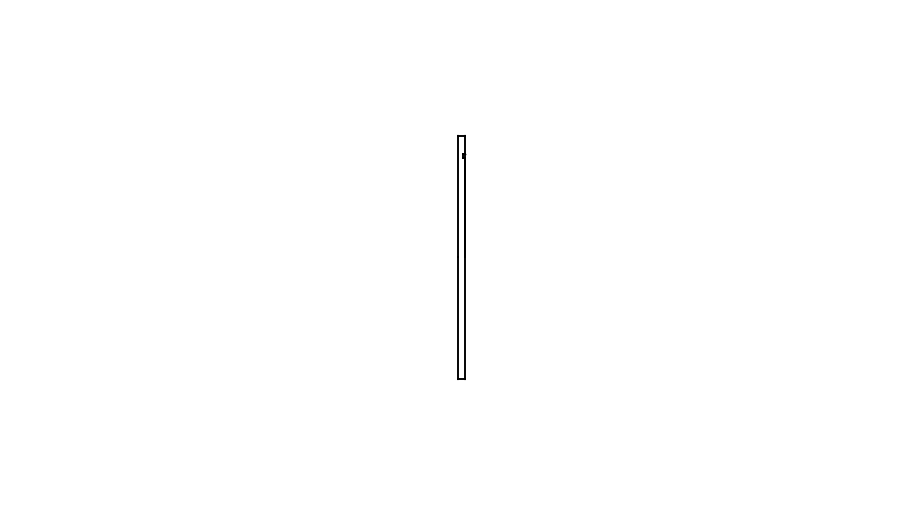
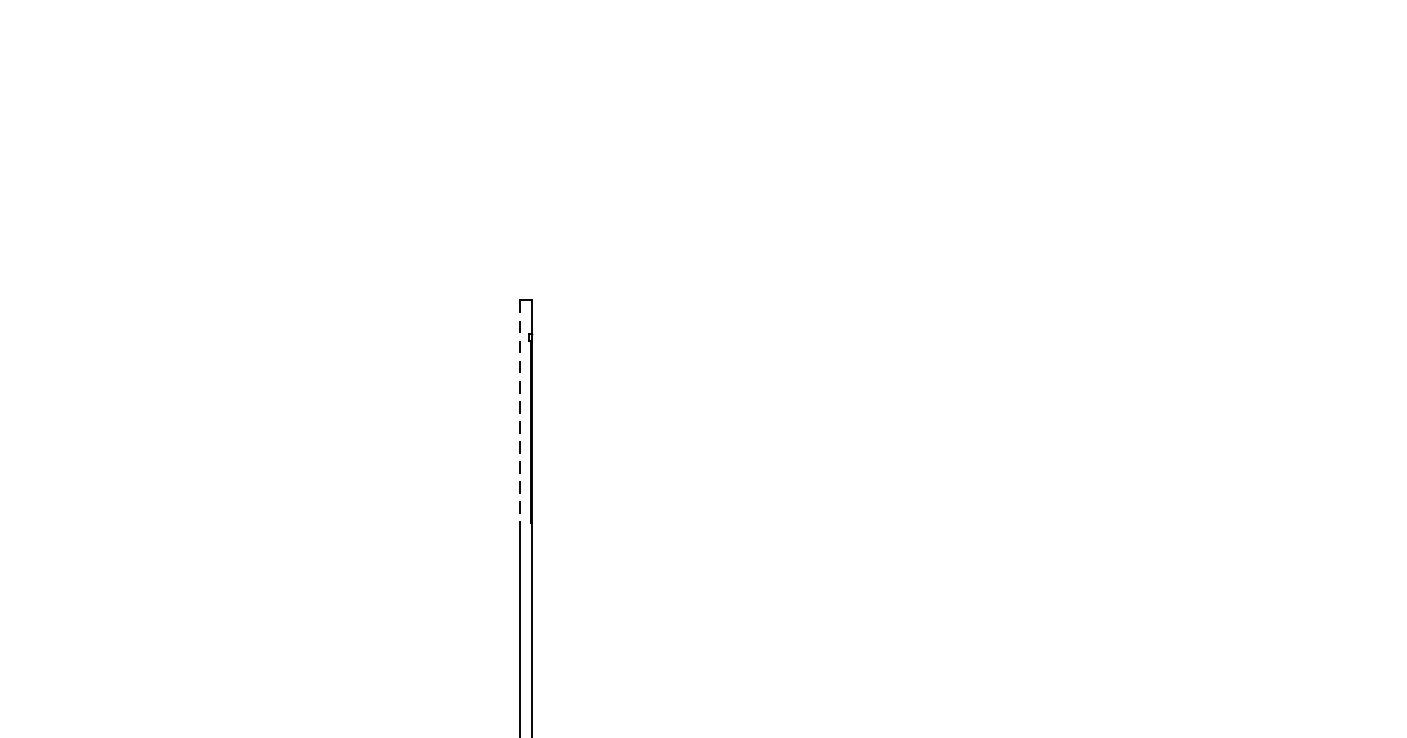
line: (458, 196) -> (520, 411), solid -> dashed

